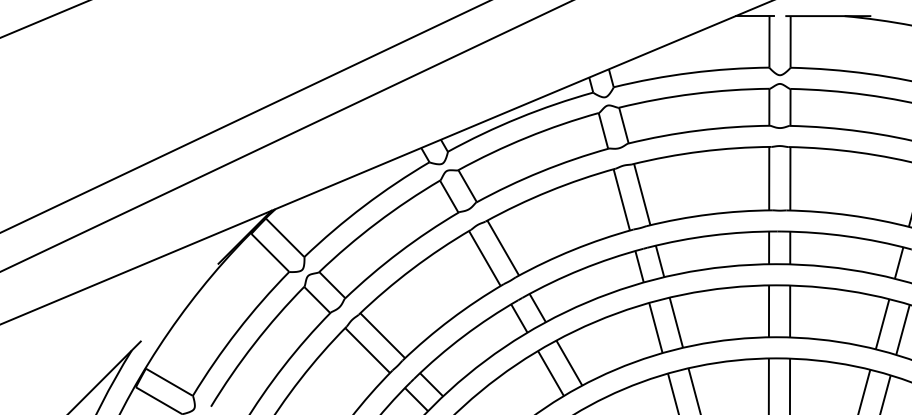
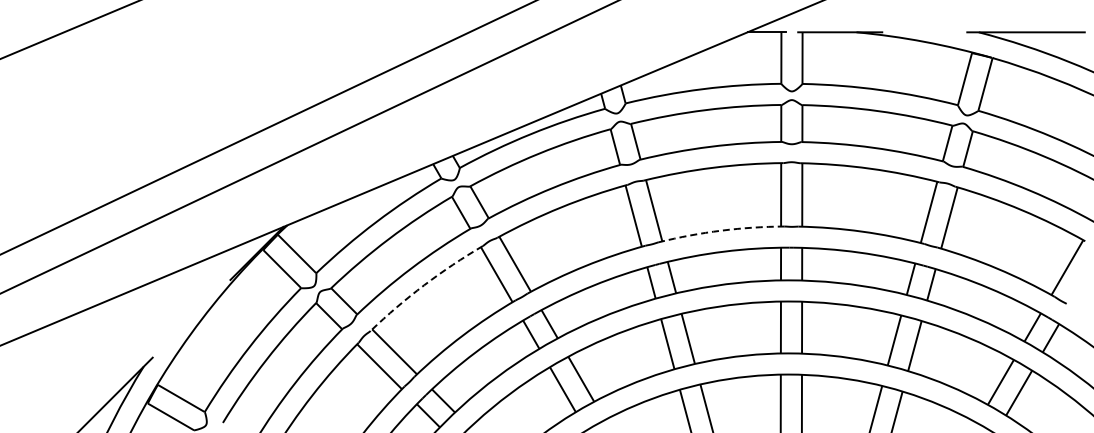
arc: (709, 214) -> (721, 230), solid -> dashed
arc: (412, 269) -> (424, 285), solid -> dashed

